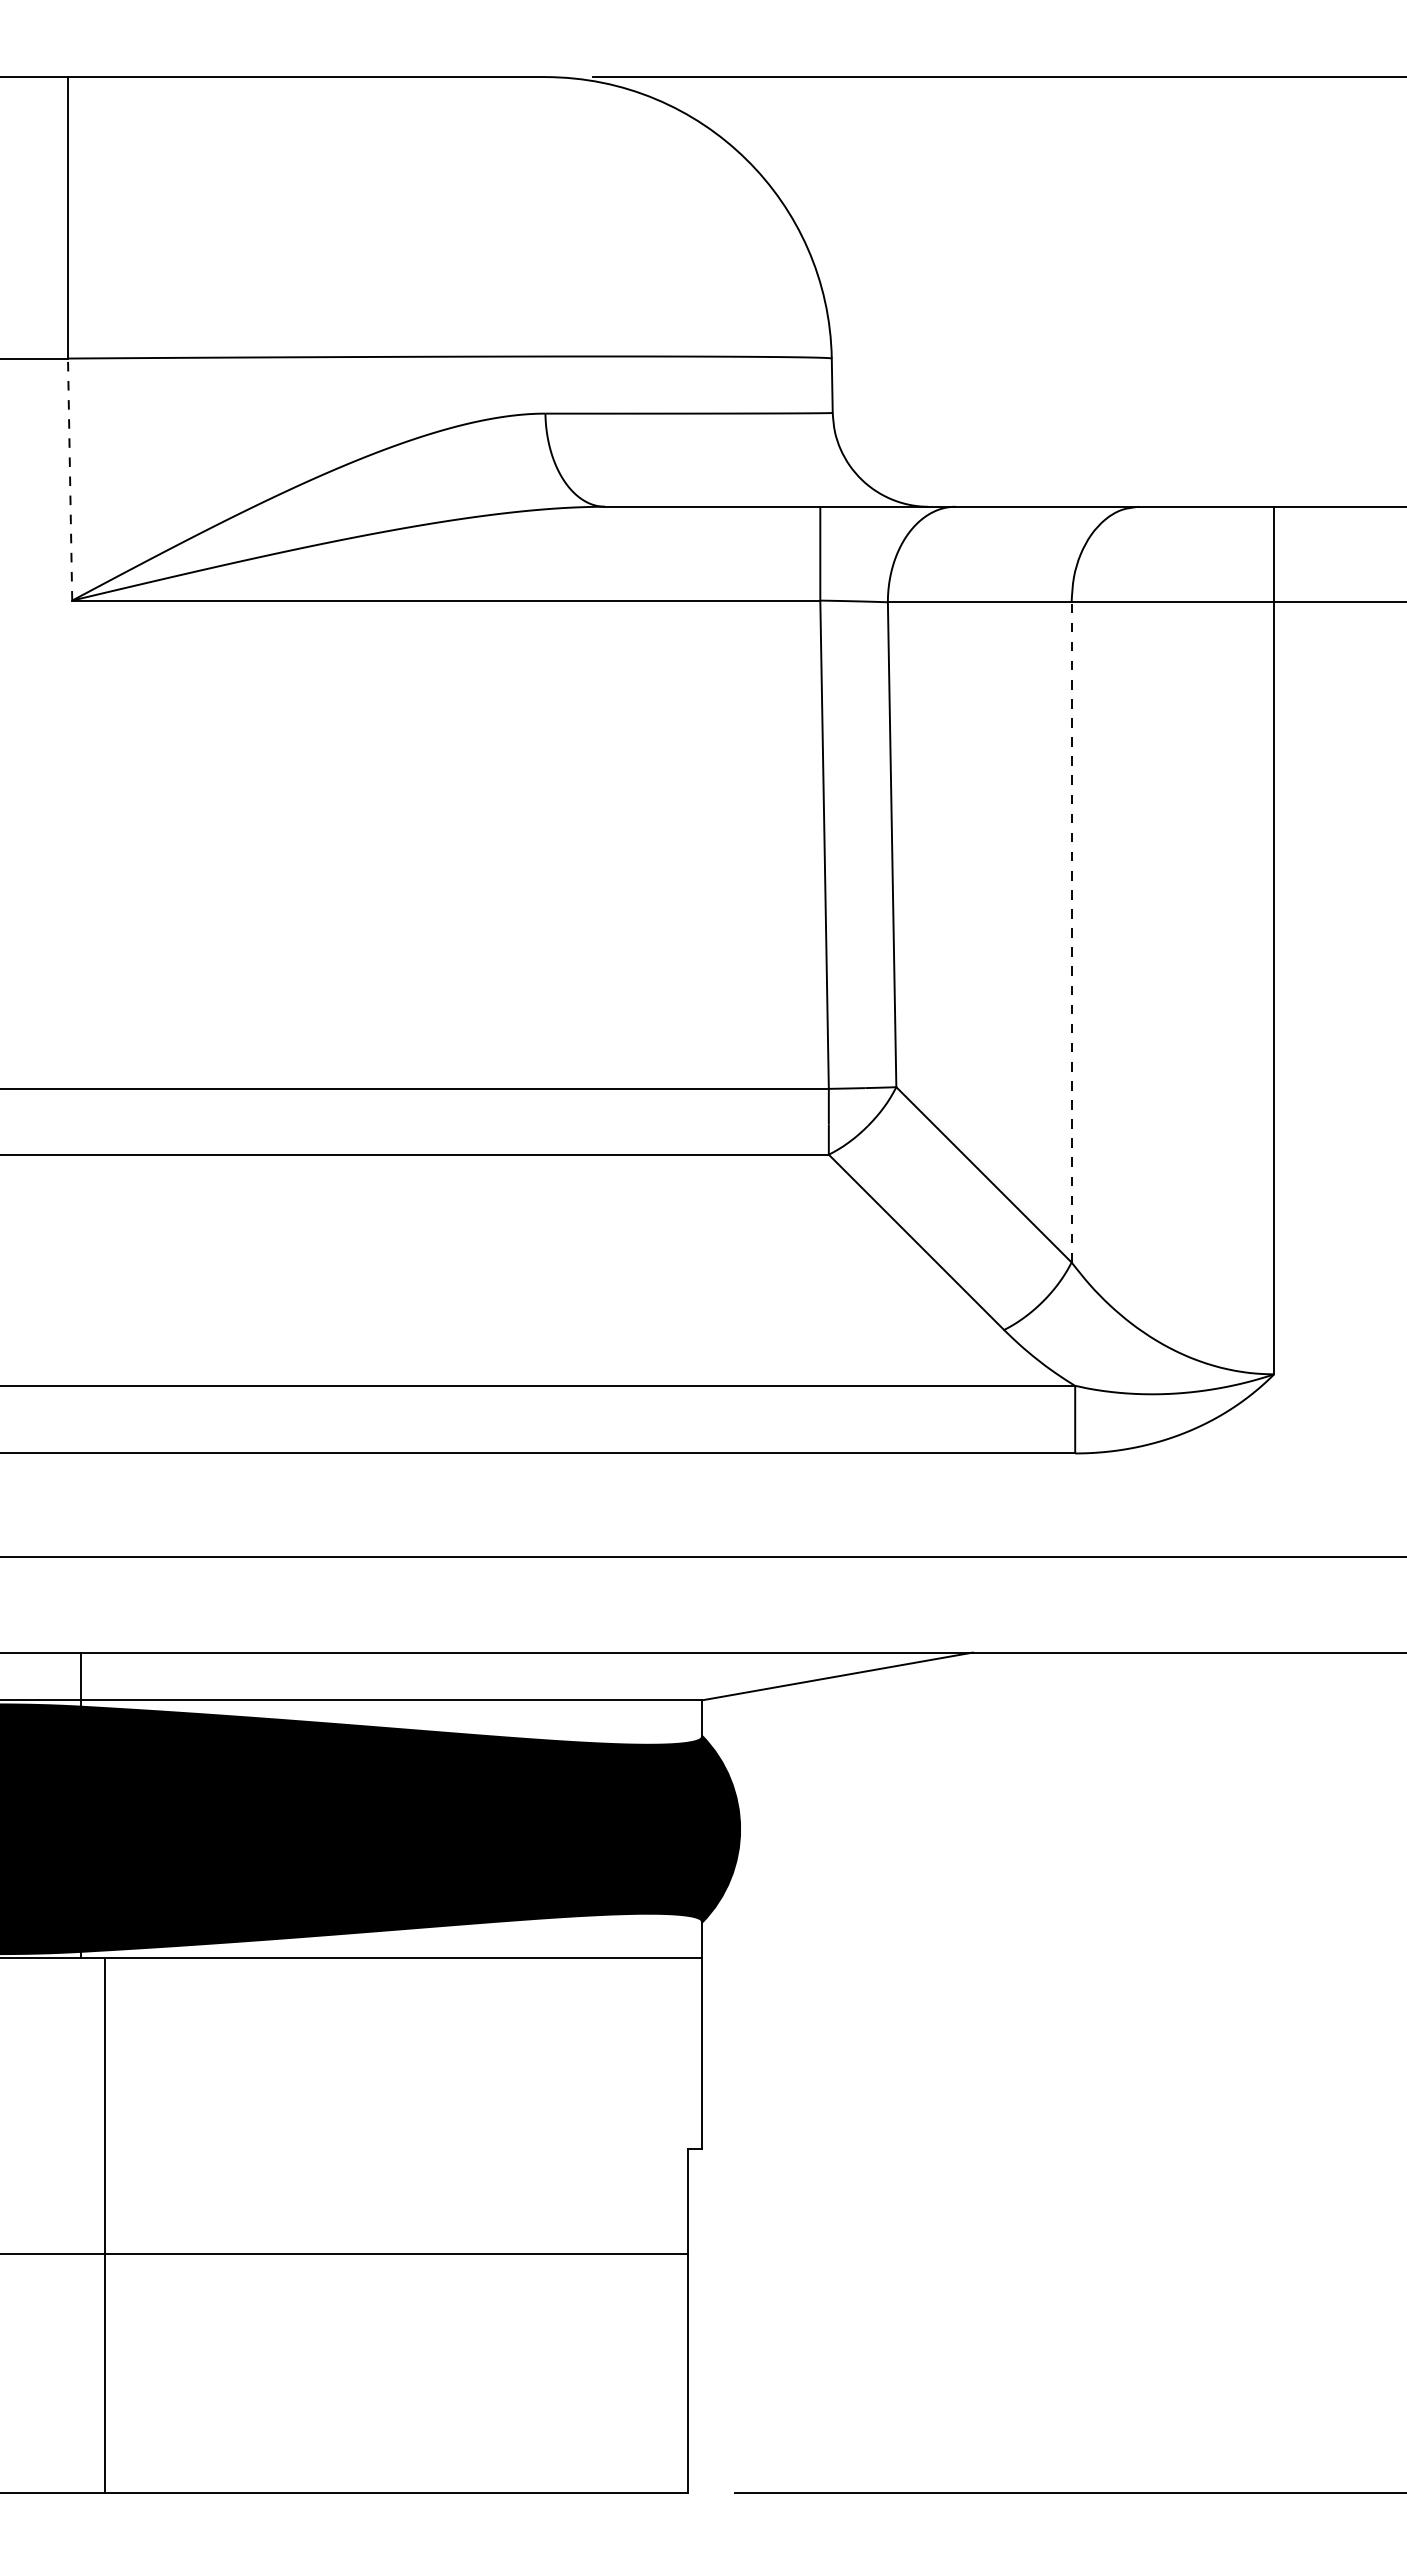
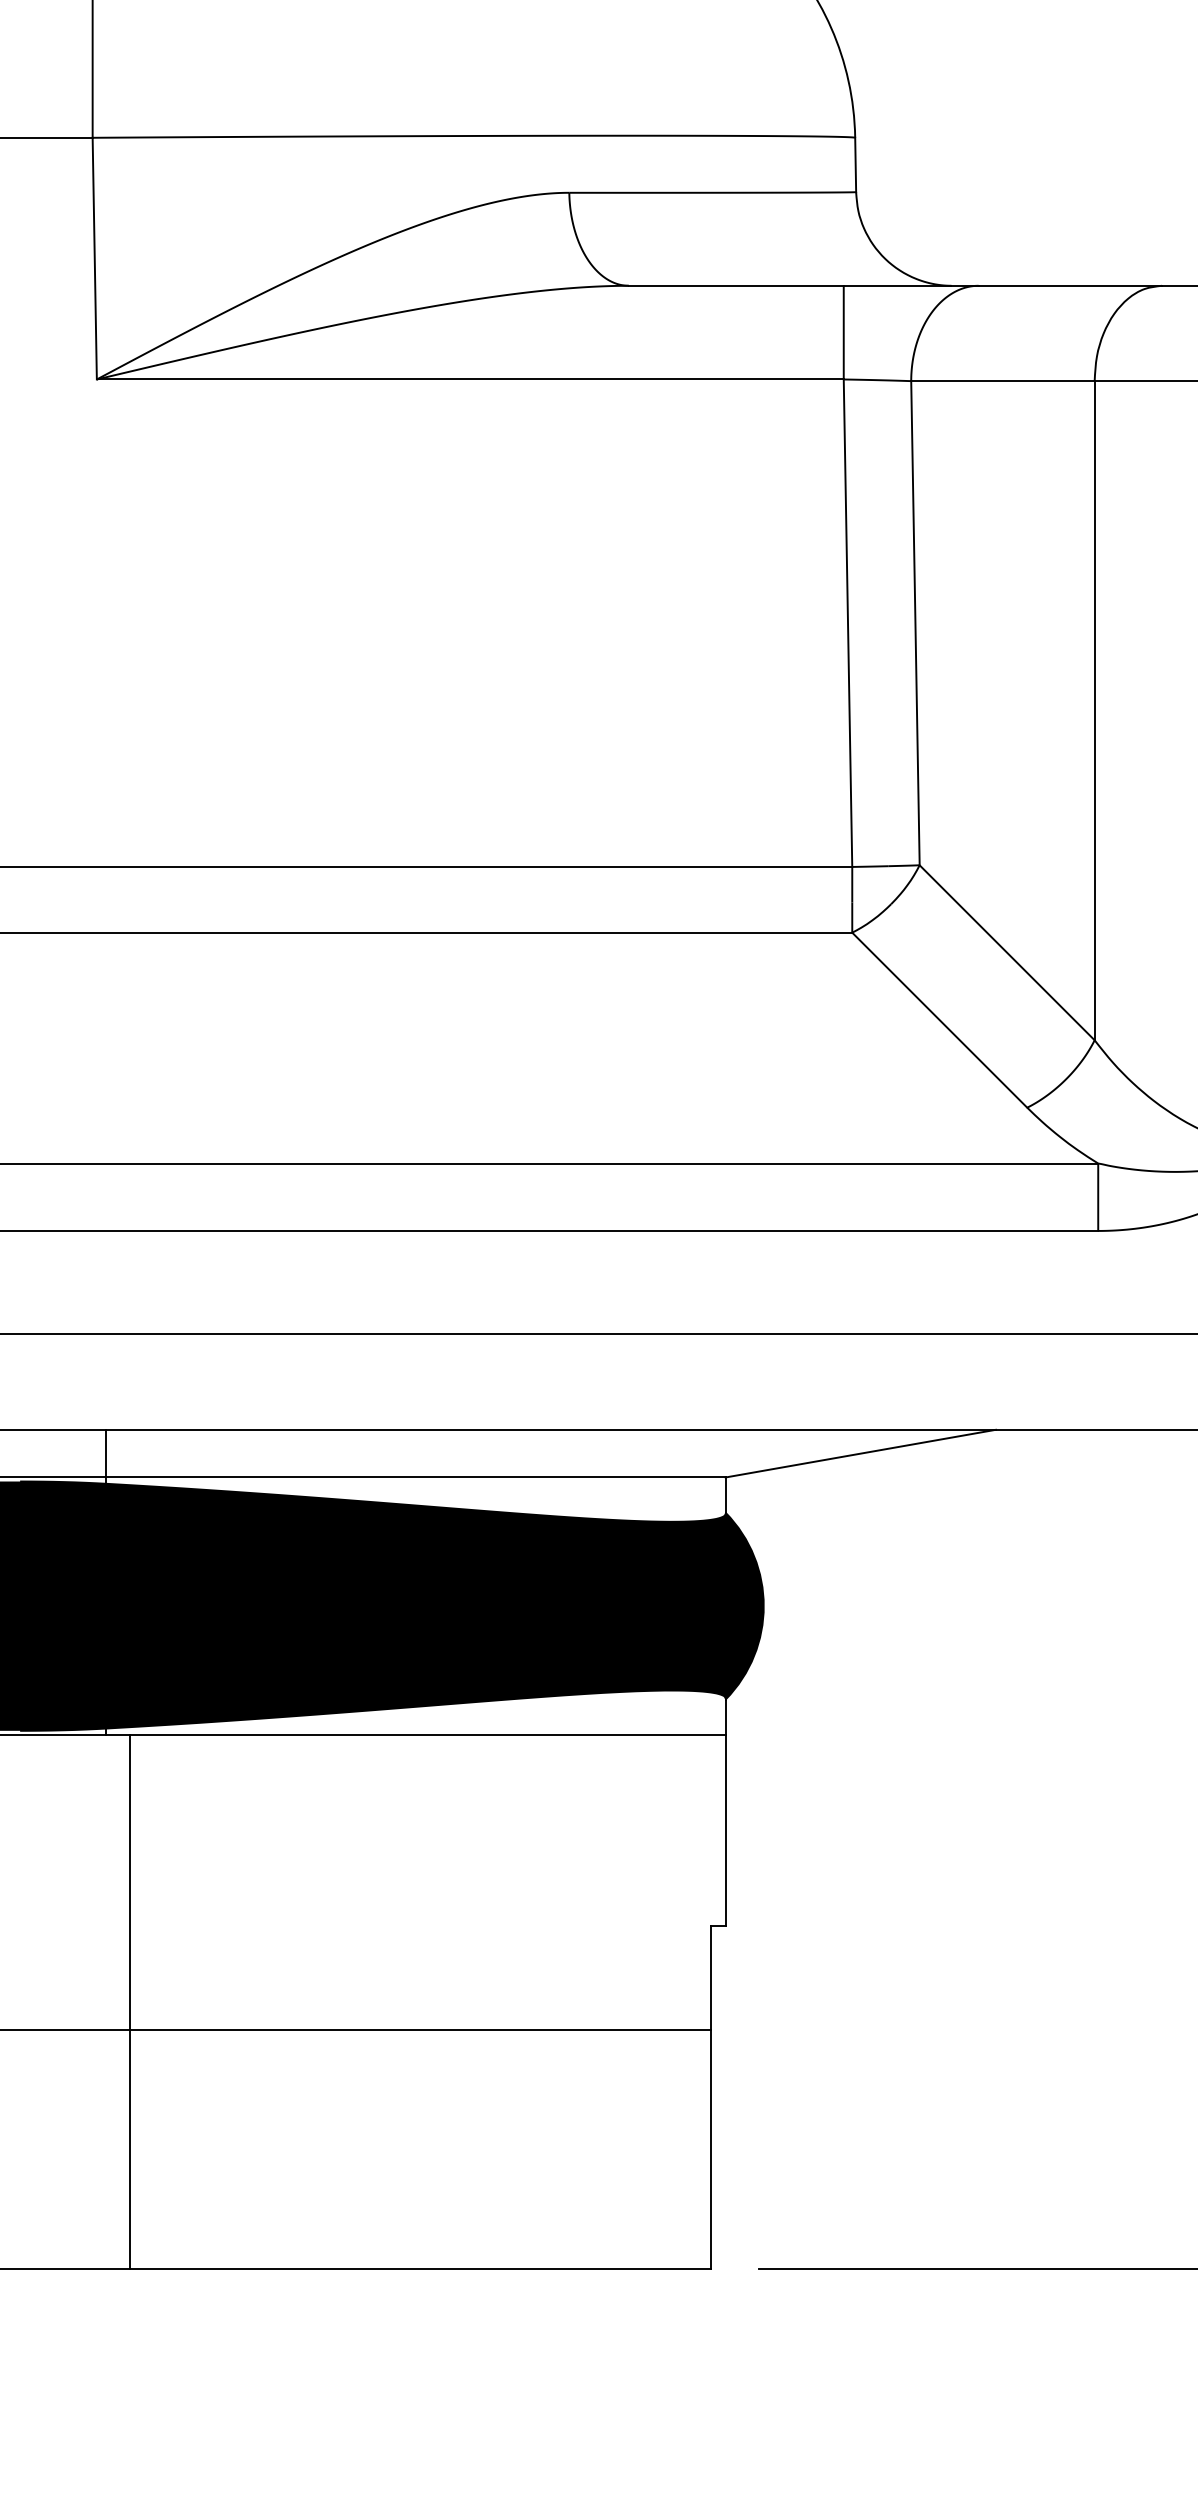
line: (70, 479) -> (95, 258), dashed -> solid
line: (1071, 931) -> (1094, 709), dashed -> solid

